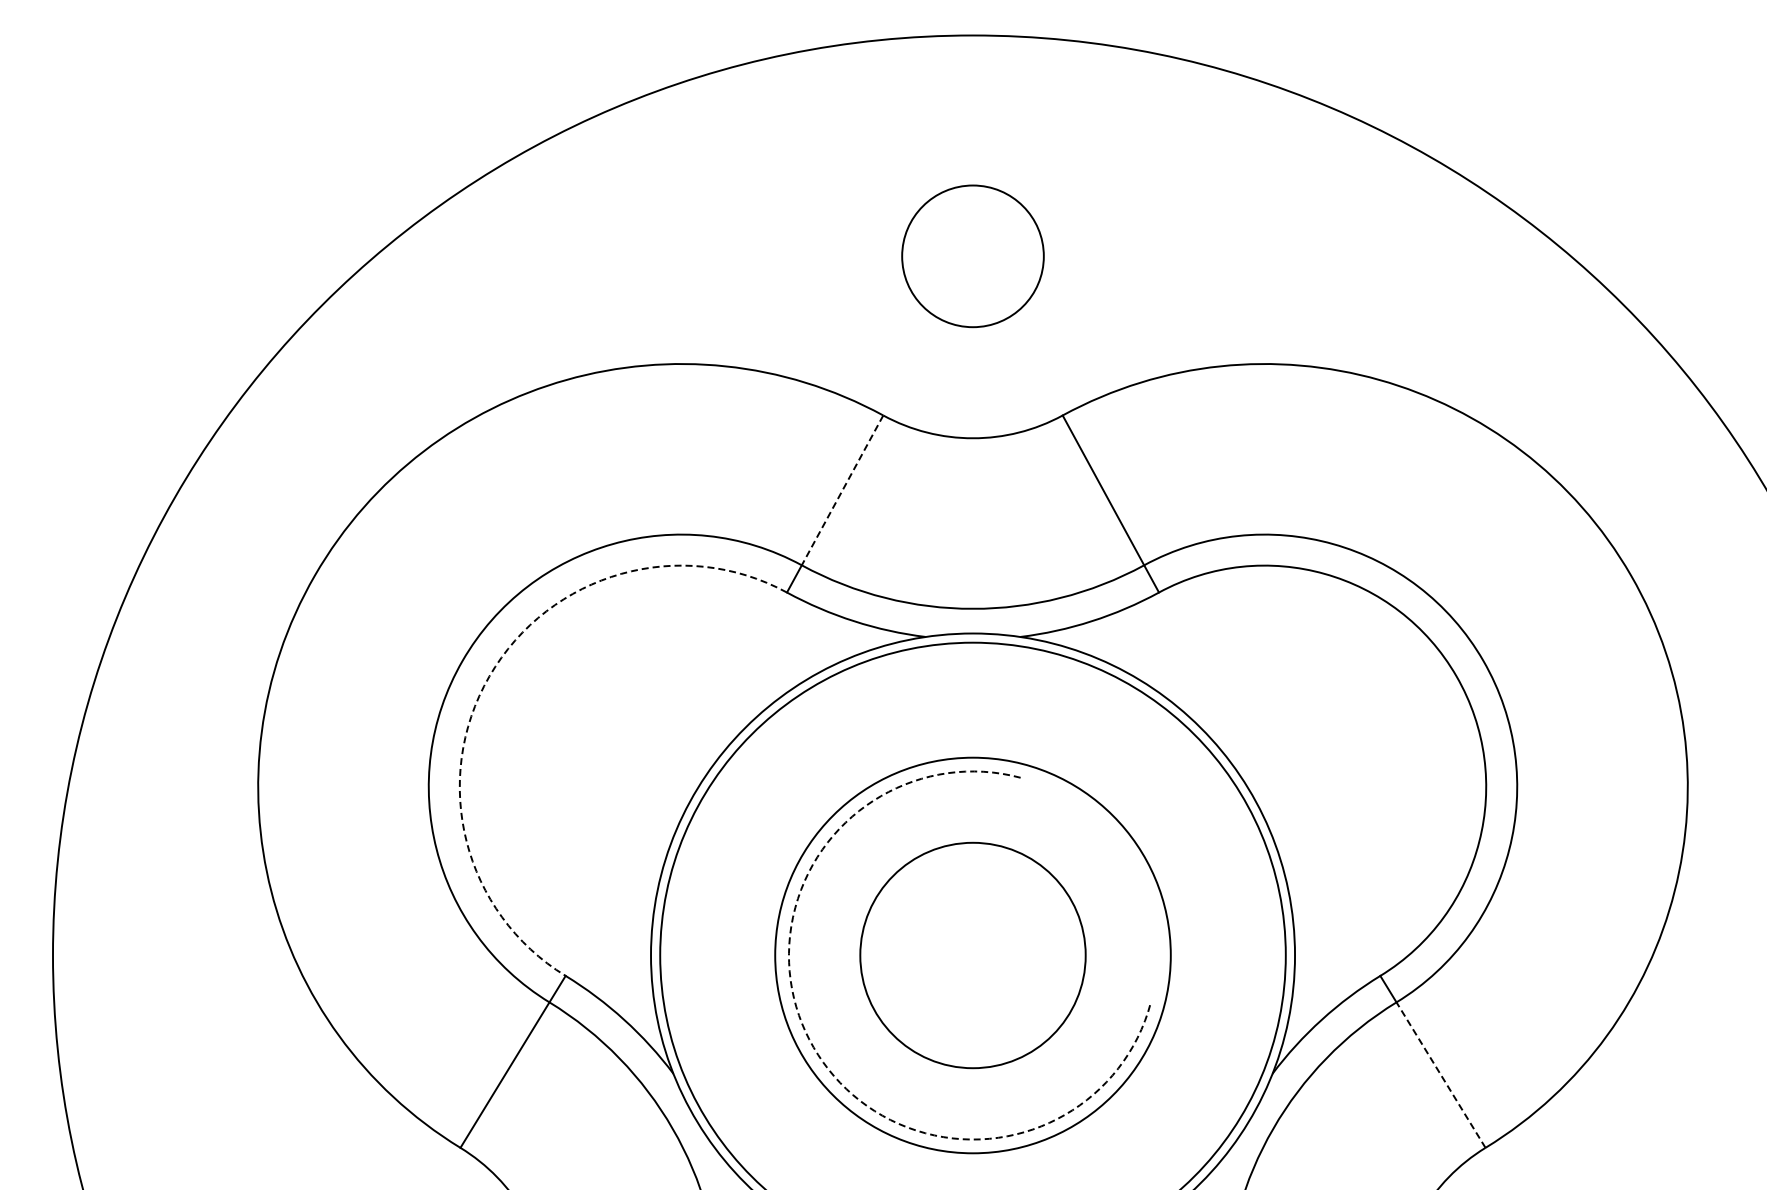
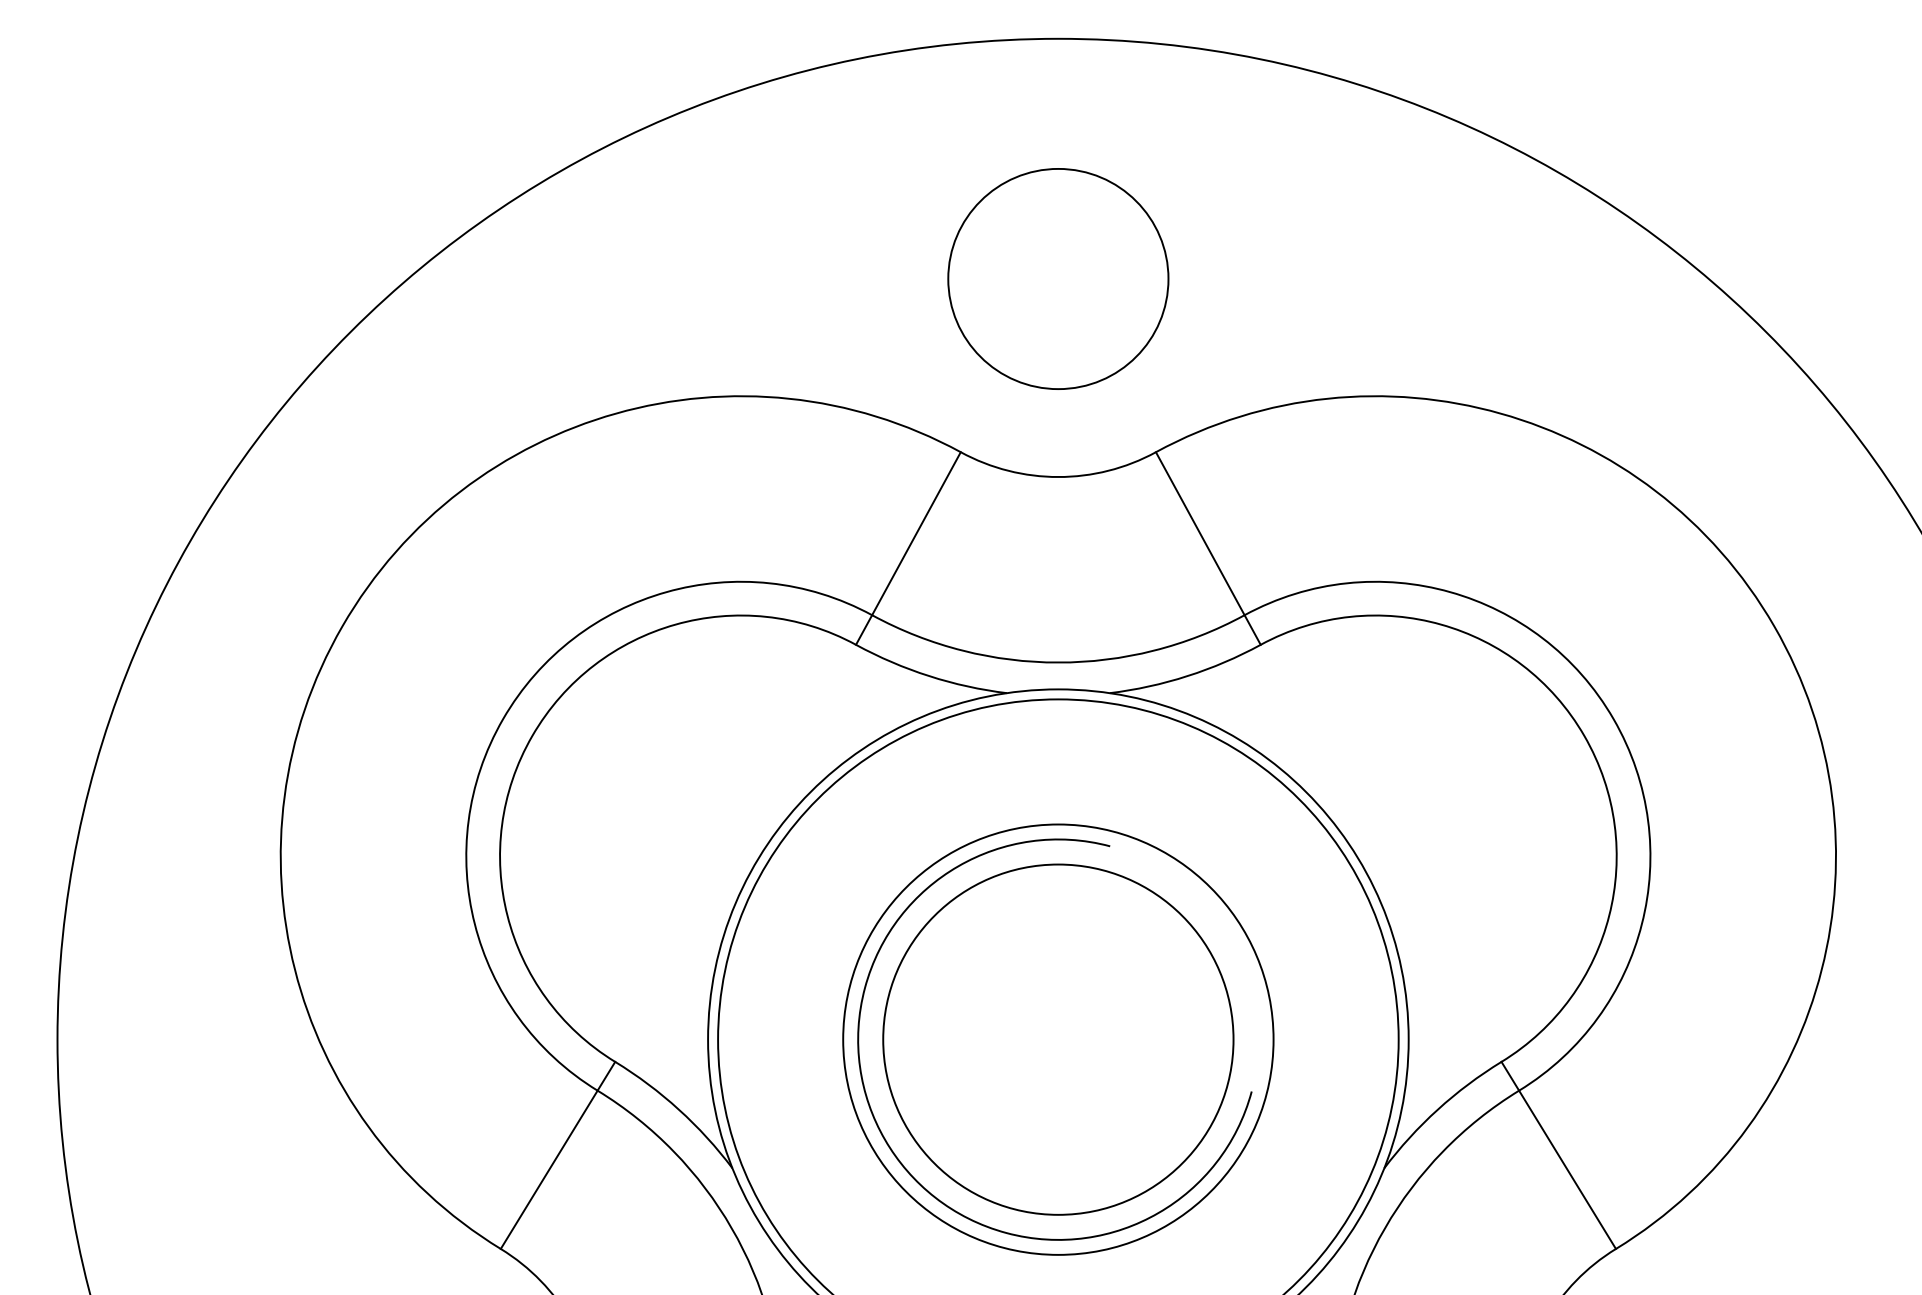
circle: (972, 256) -> (1057, 279), size x1.43
line: (842, 490) -> (916, 533), dashed -> solid
arc: (489, 676) -> (532, 736), dashed -> solid
circle: (973, 955) -> (1058, 1039), size x1.43
arc: (813, 1047) -> (884, 1139), dashed -> solid
line: (1440, 1074) -> (1566, 1169), dashed -> solid

